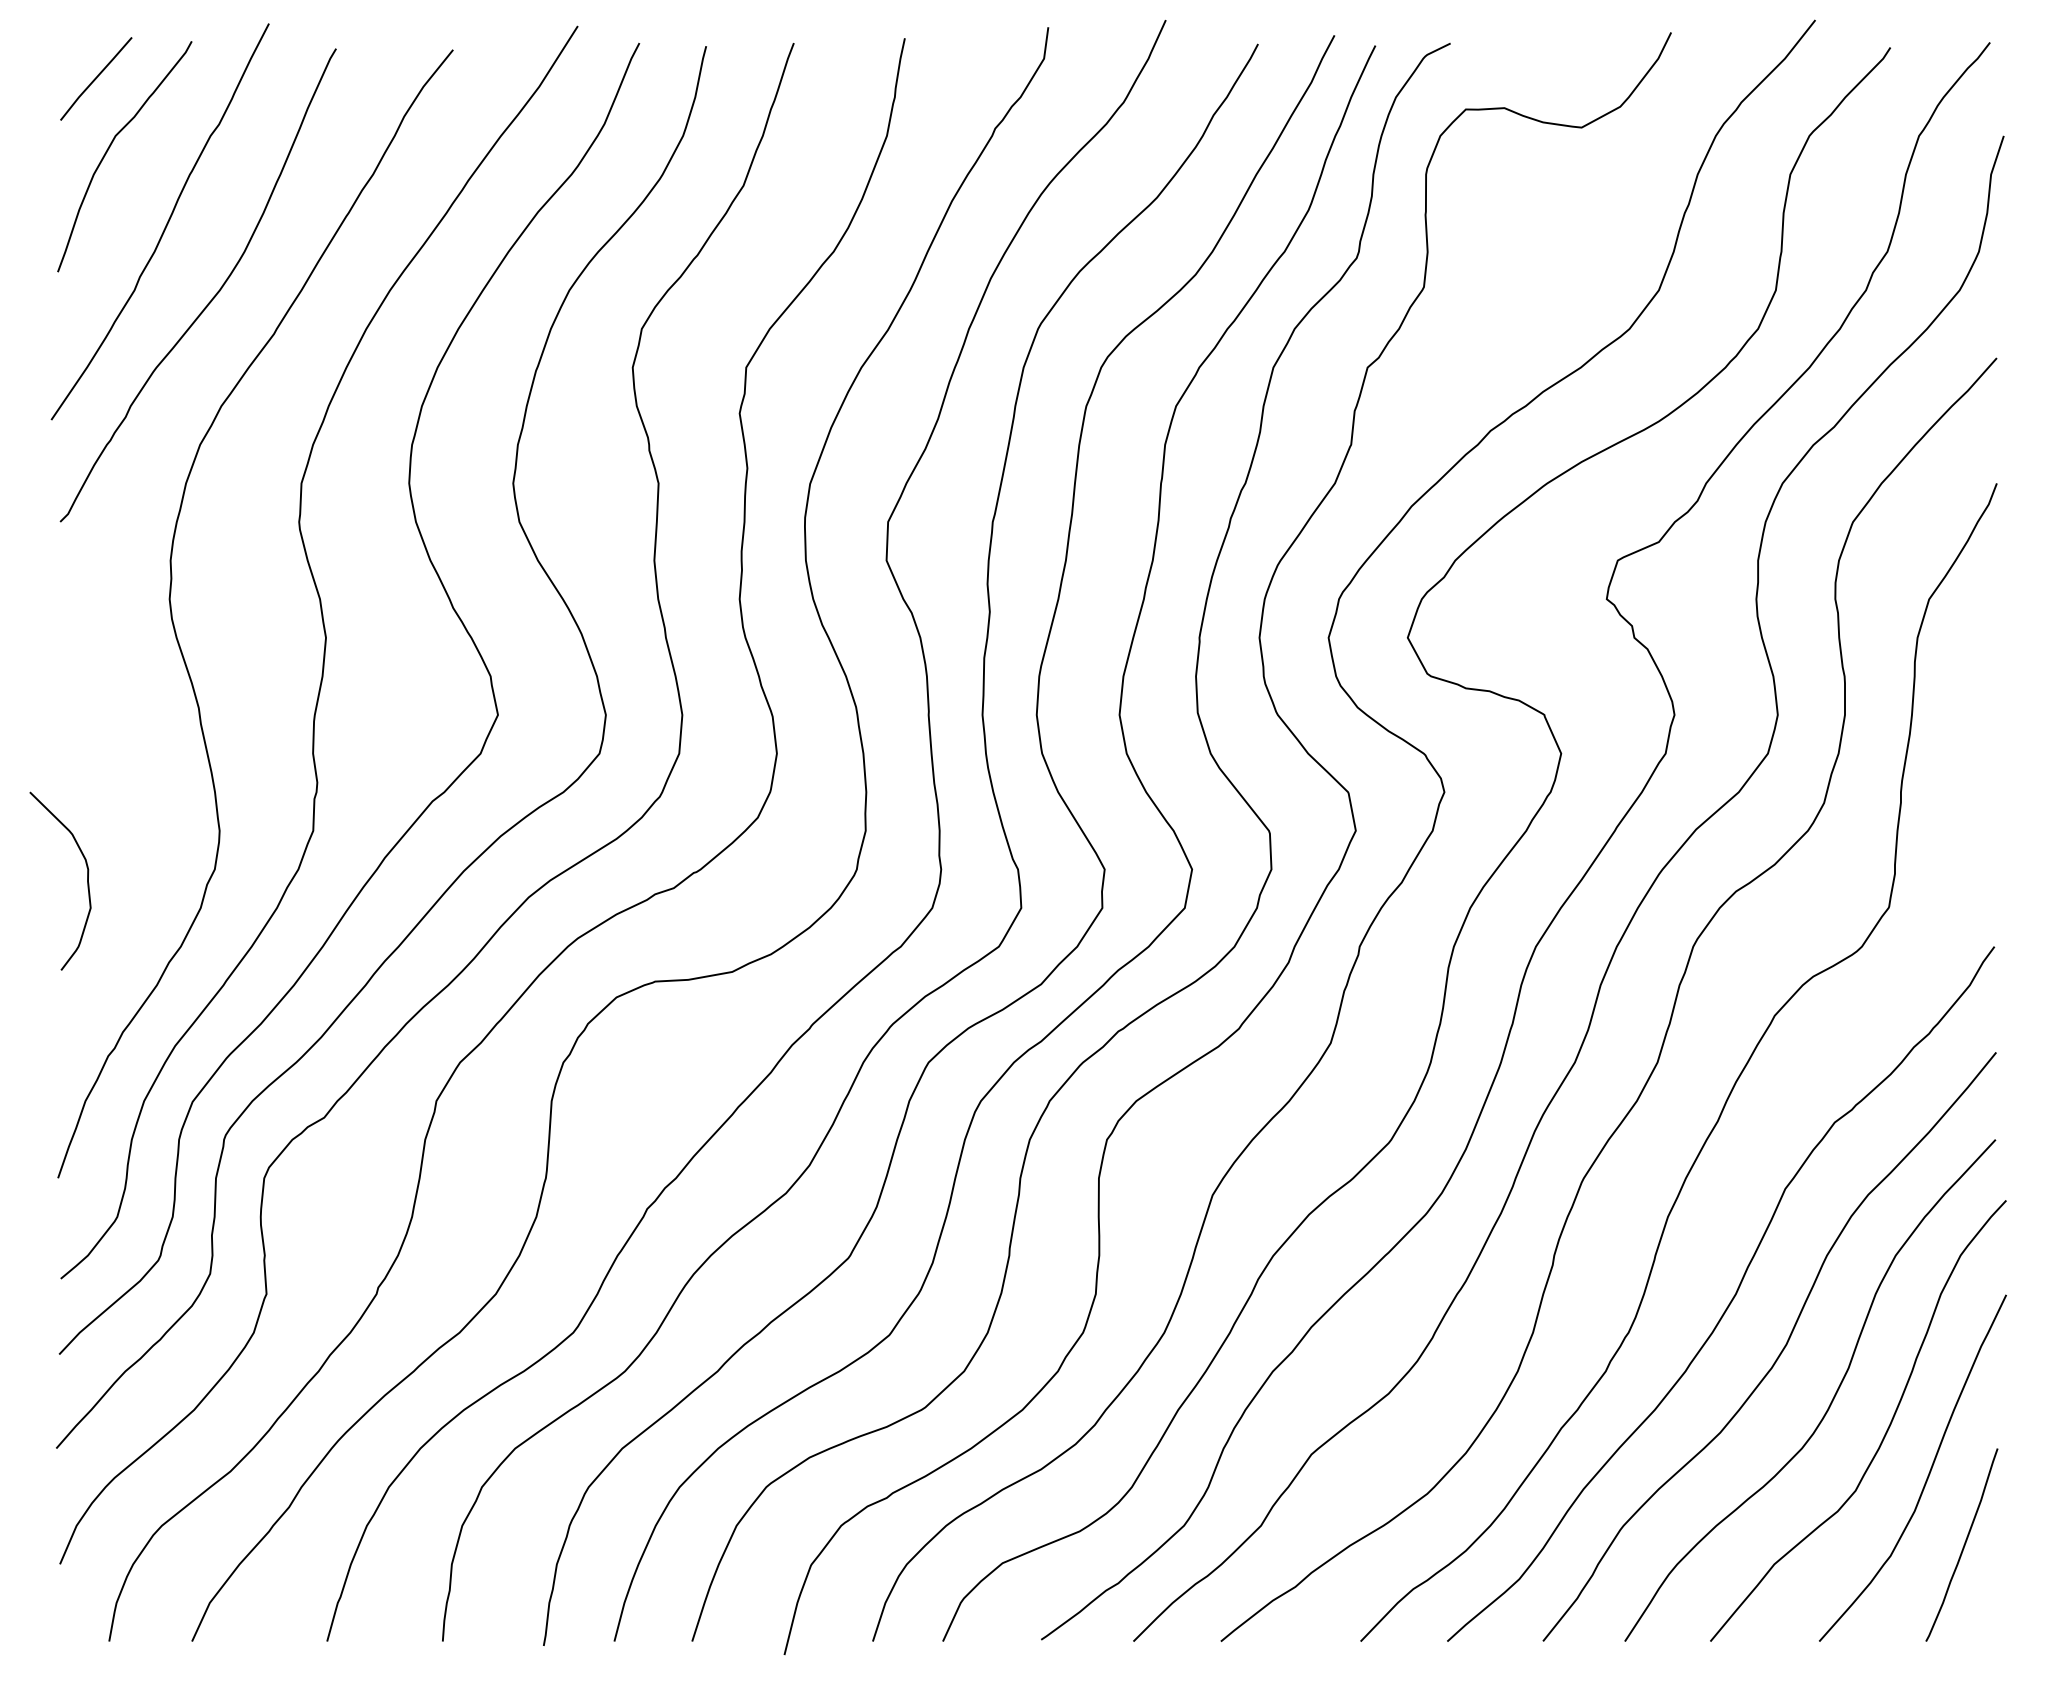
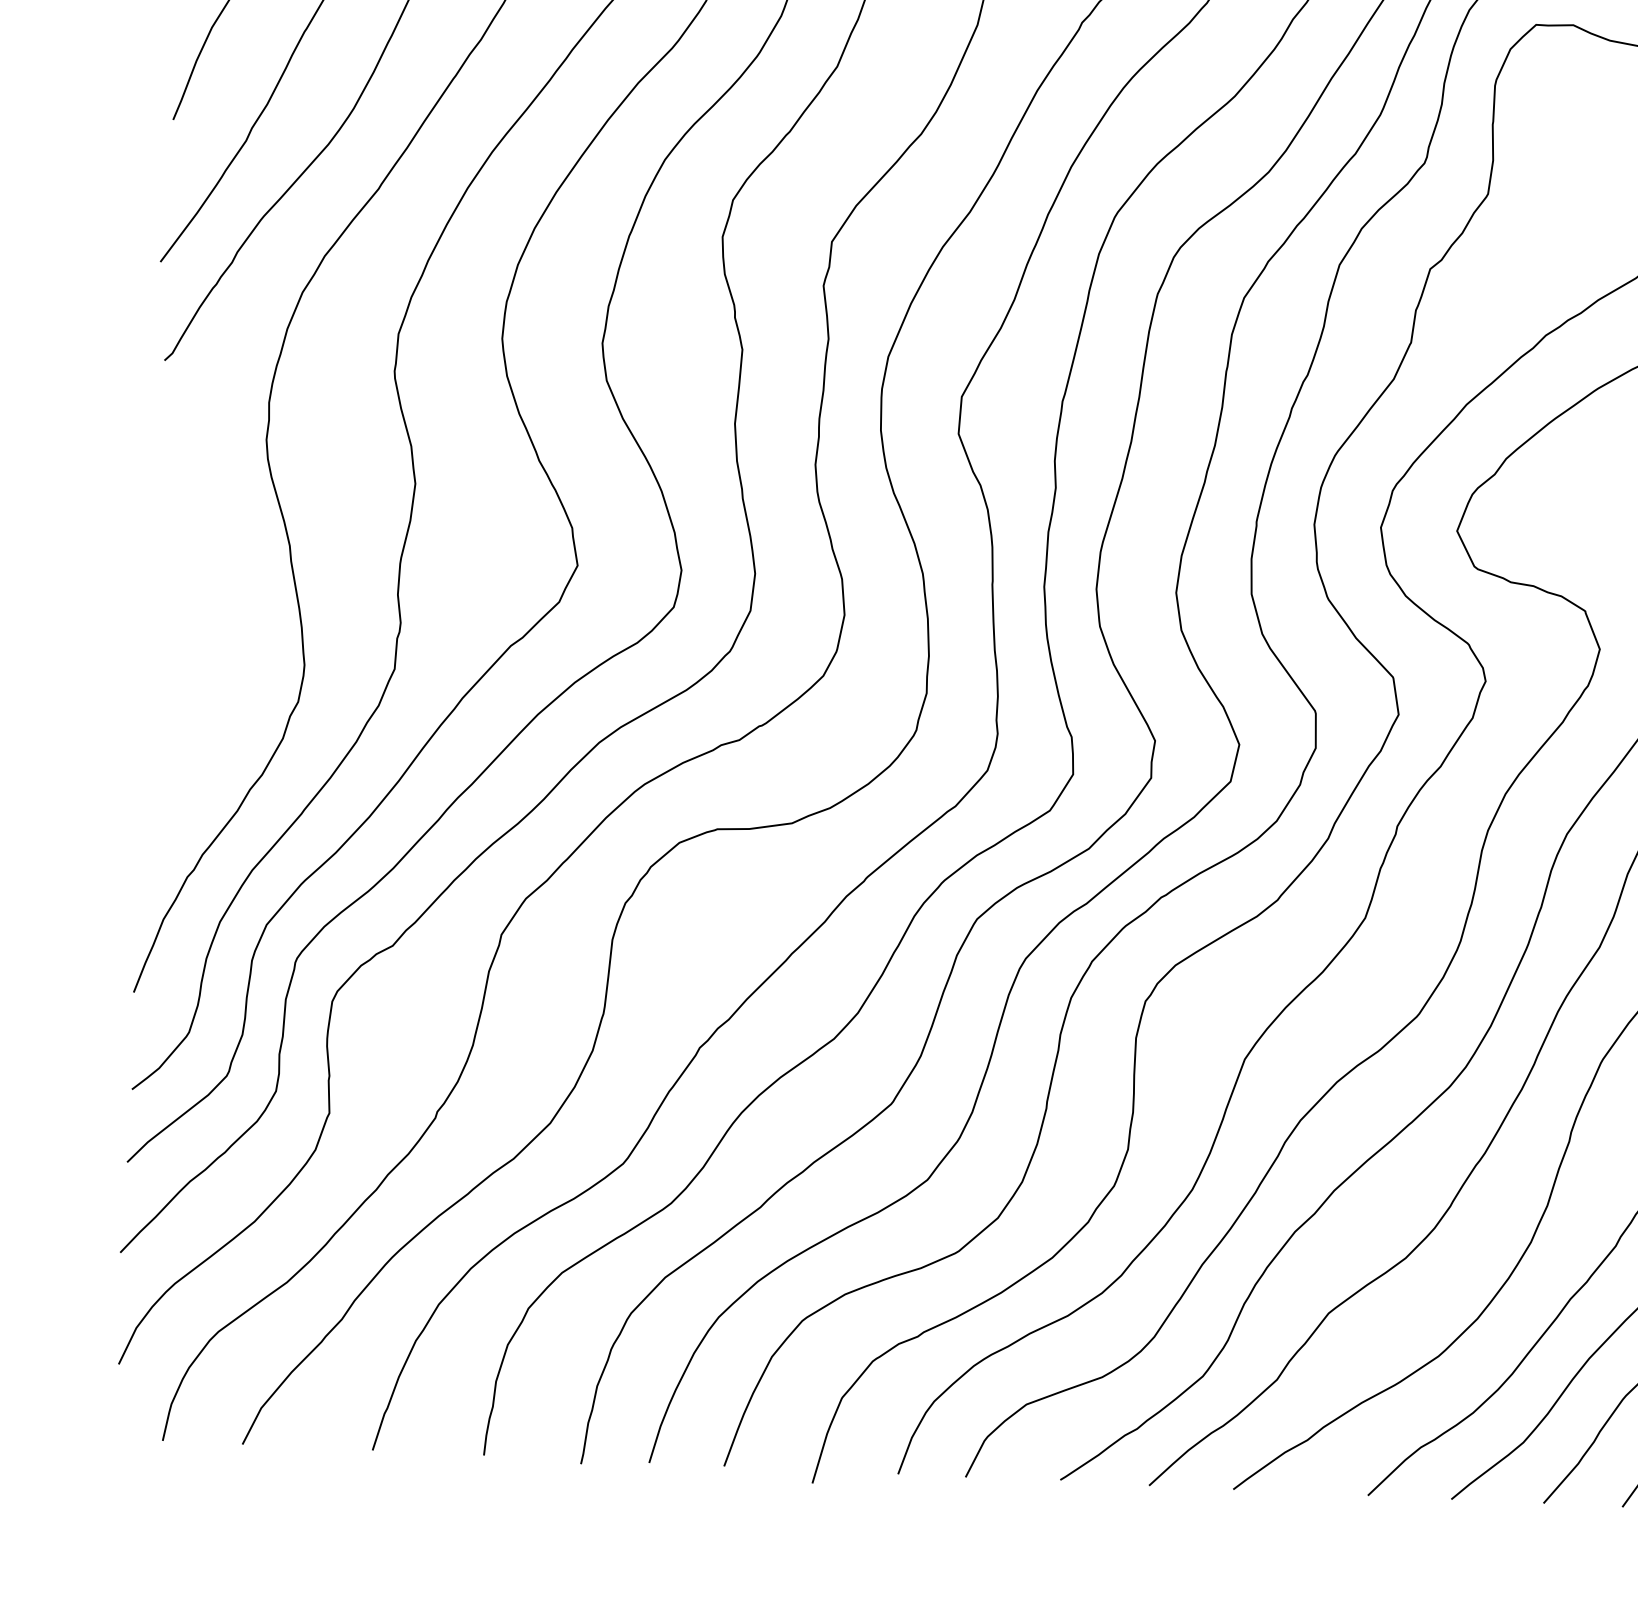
curve: (87, 880) -> (175, 707), removed

